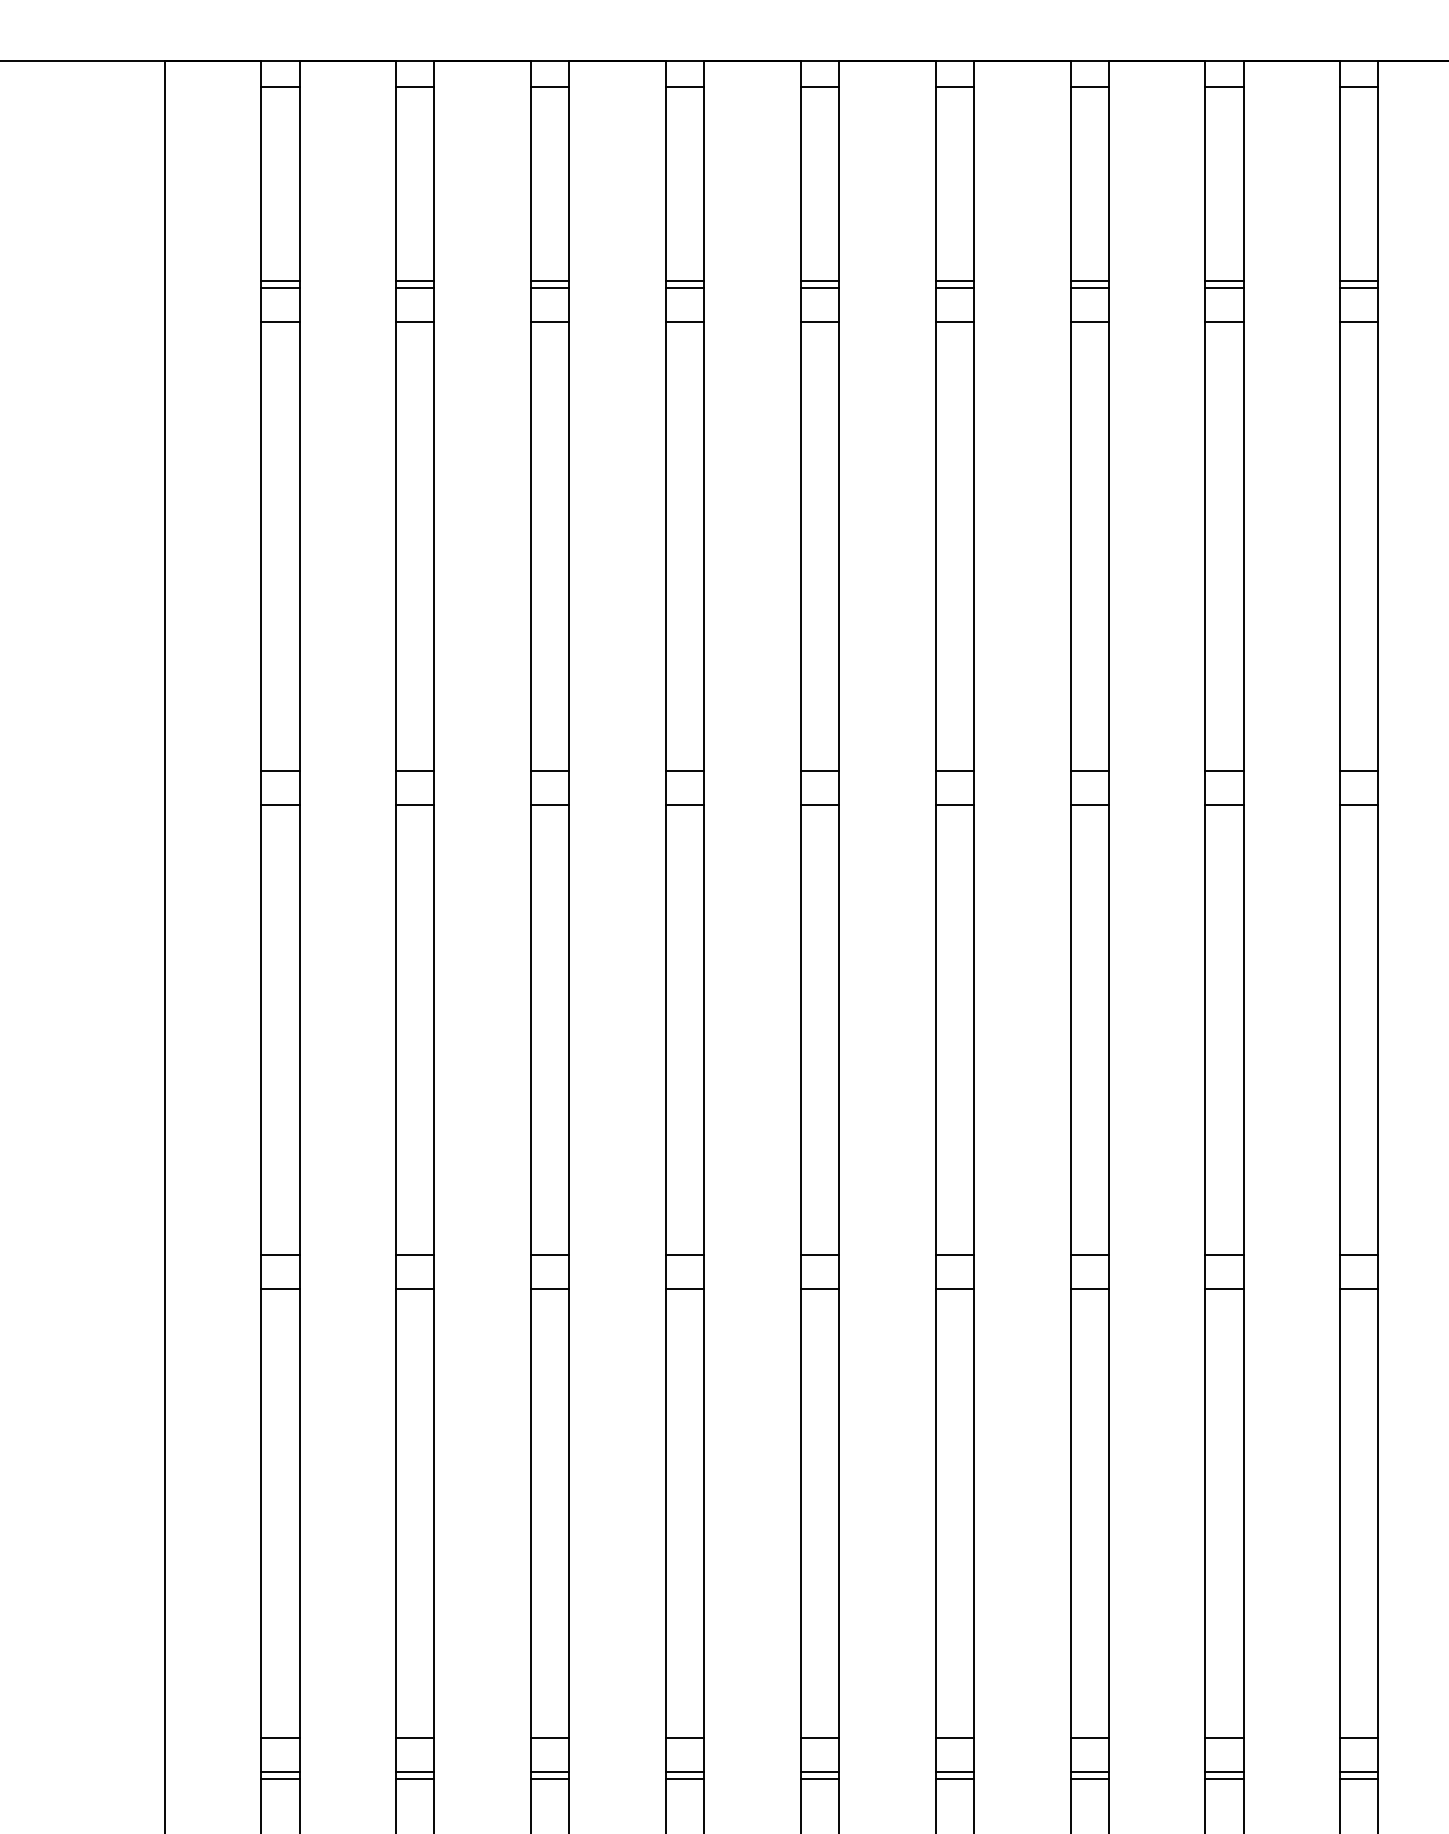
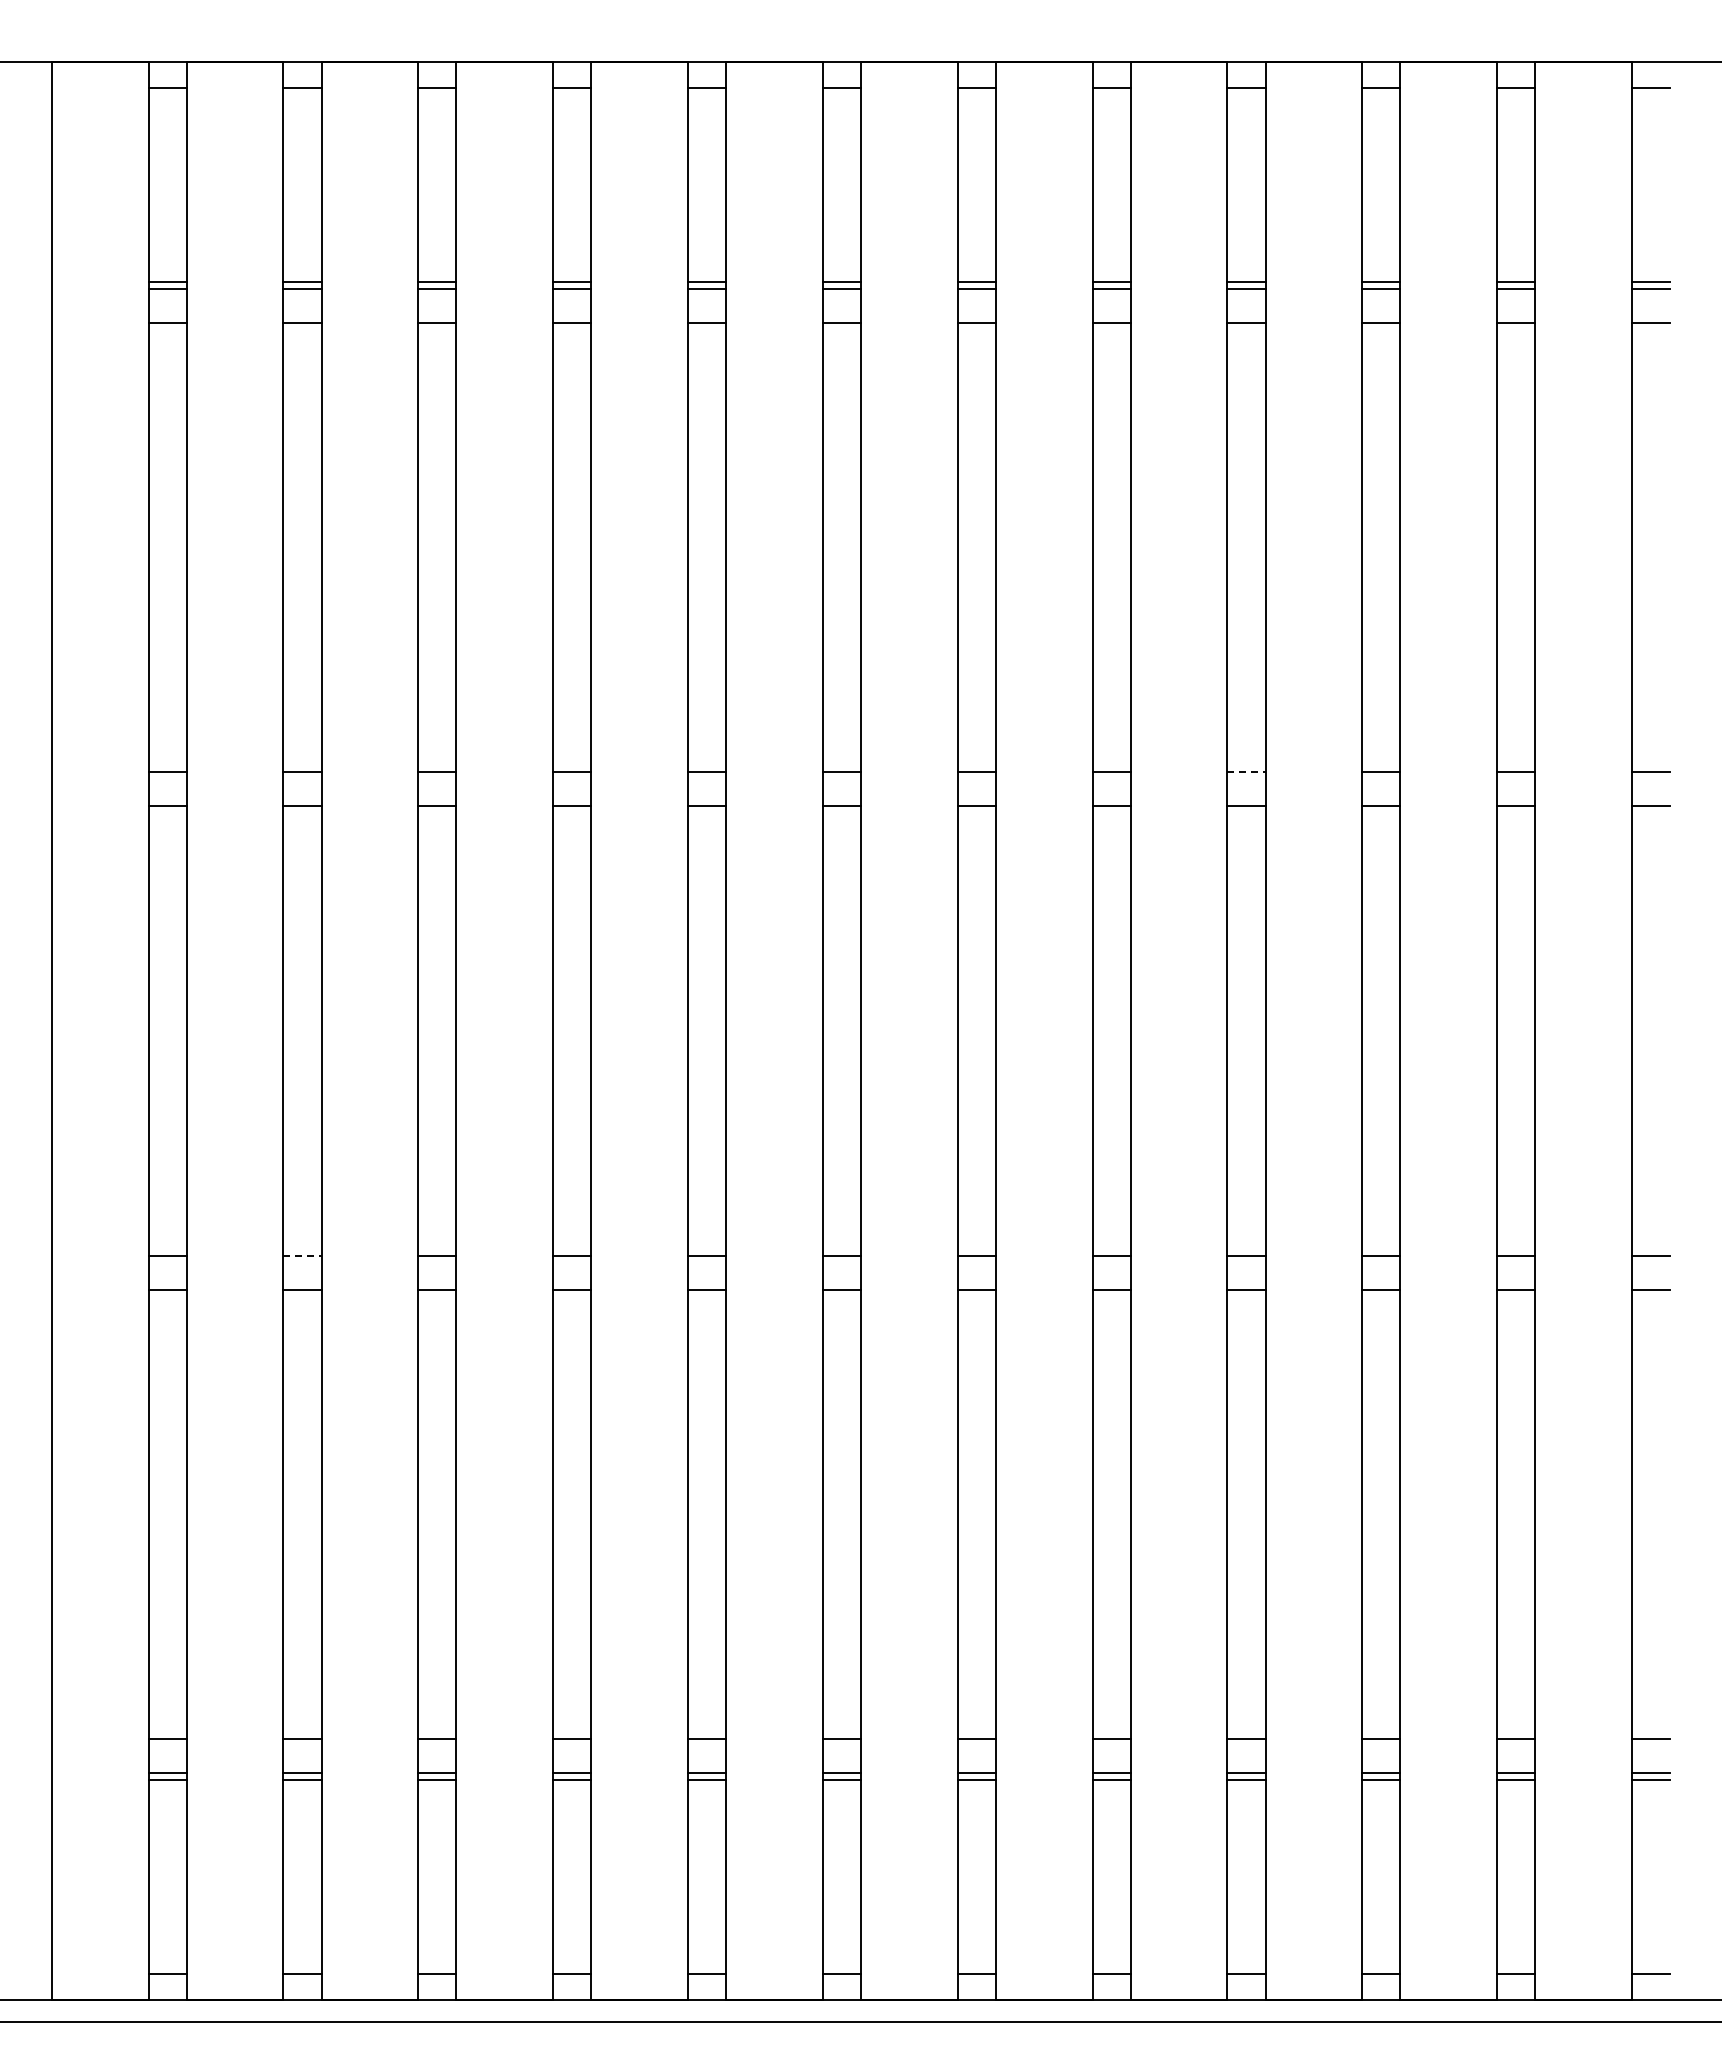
line: (1359, 771) -> (1246, 772), solid -> dashed
line: (415, 1254) -> (302, 1255), solid -> dashed

